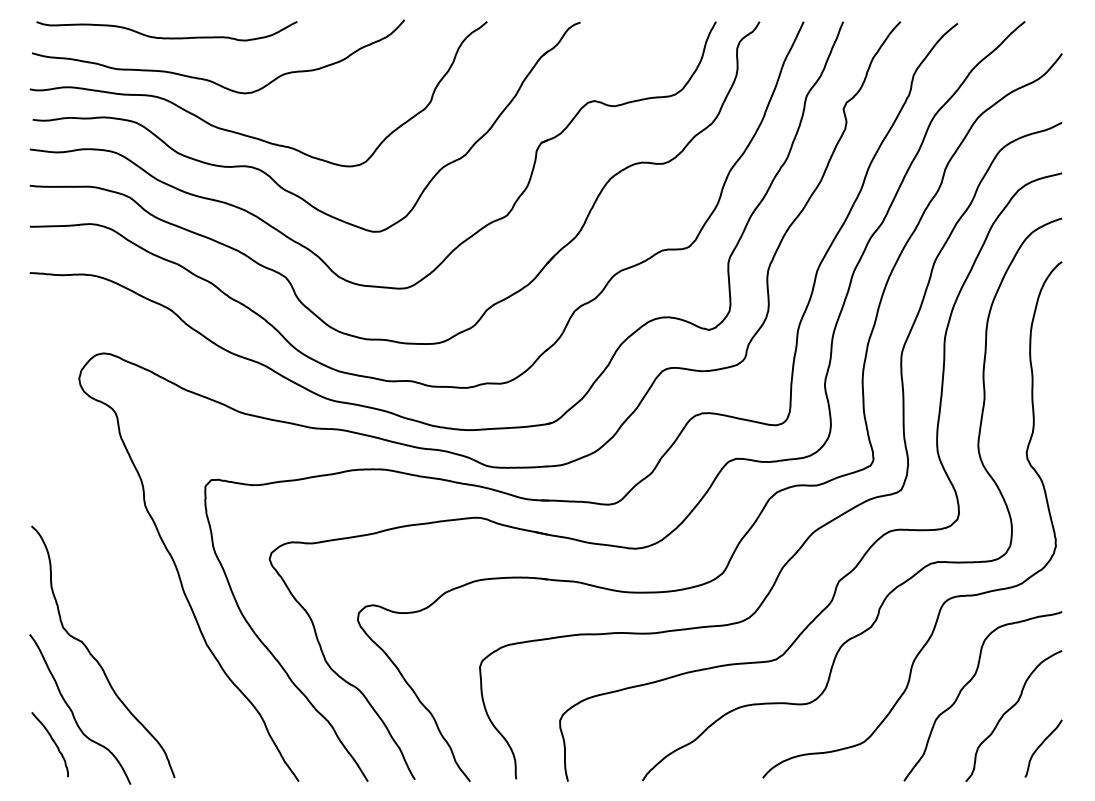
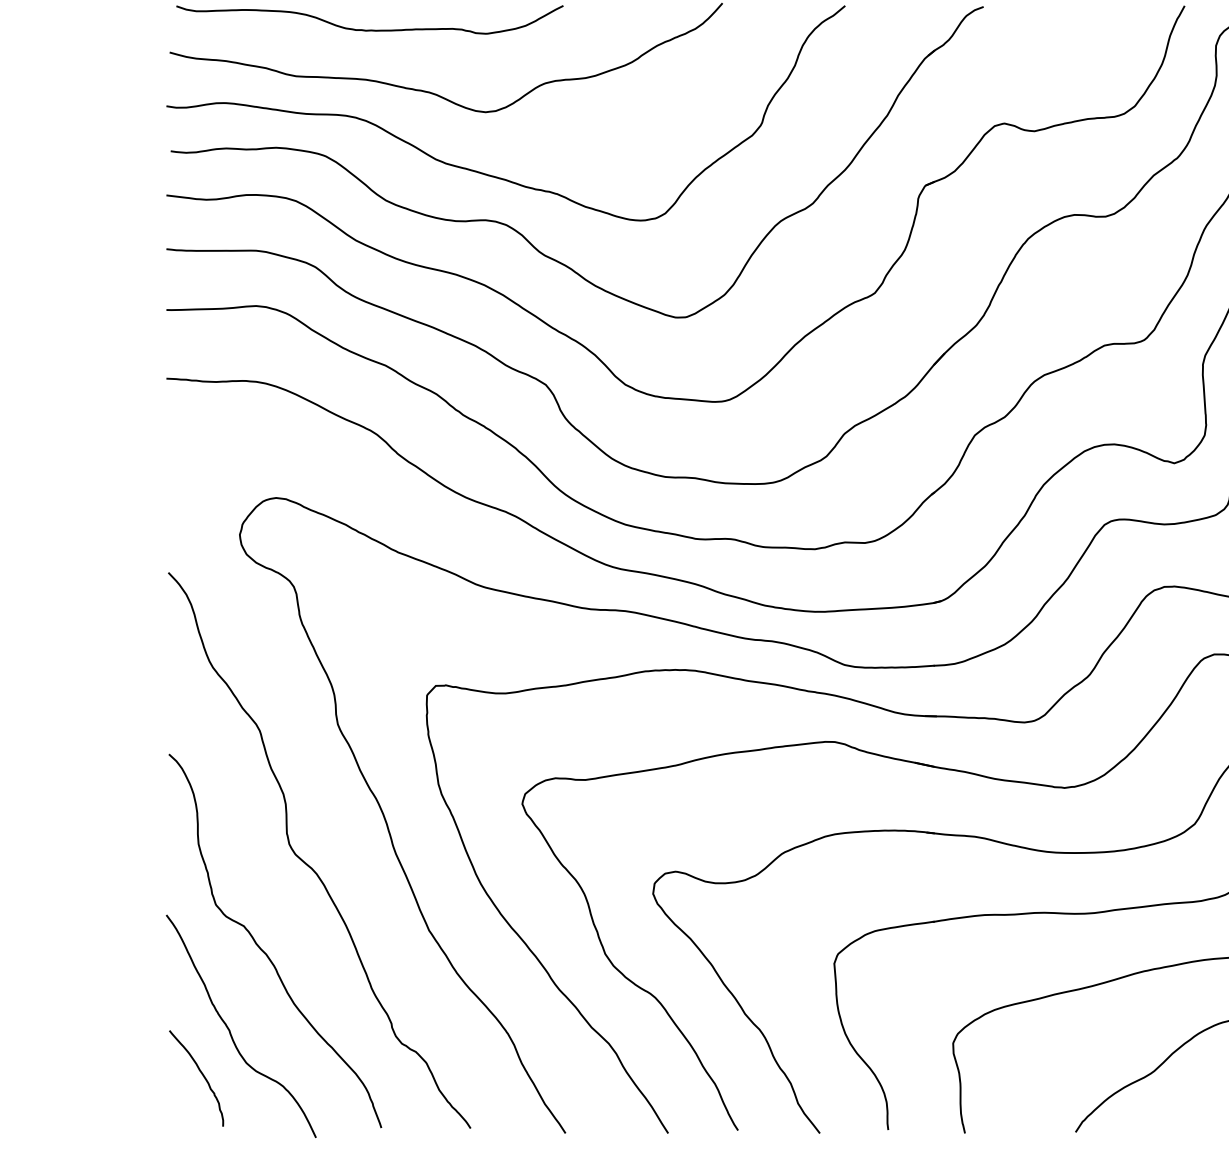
curve: (126, 600) -> (309, 864), added

